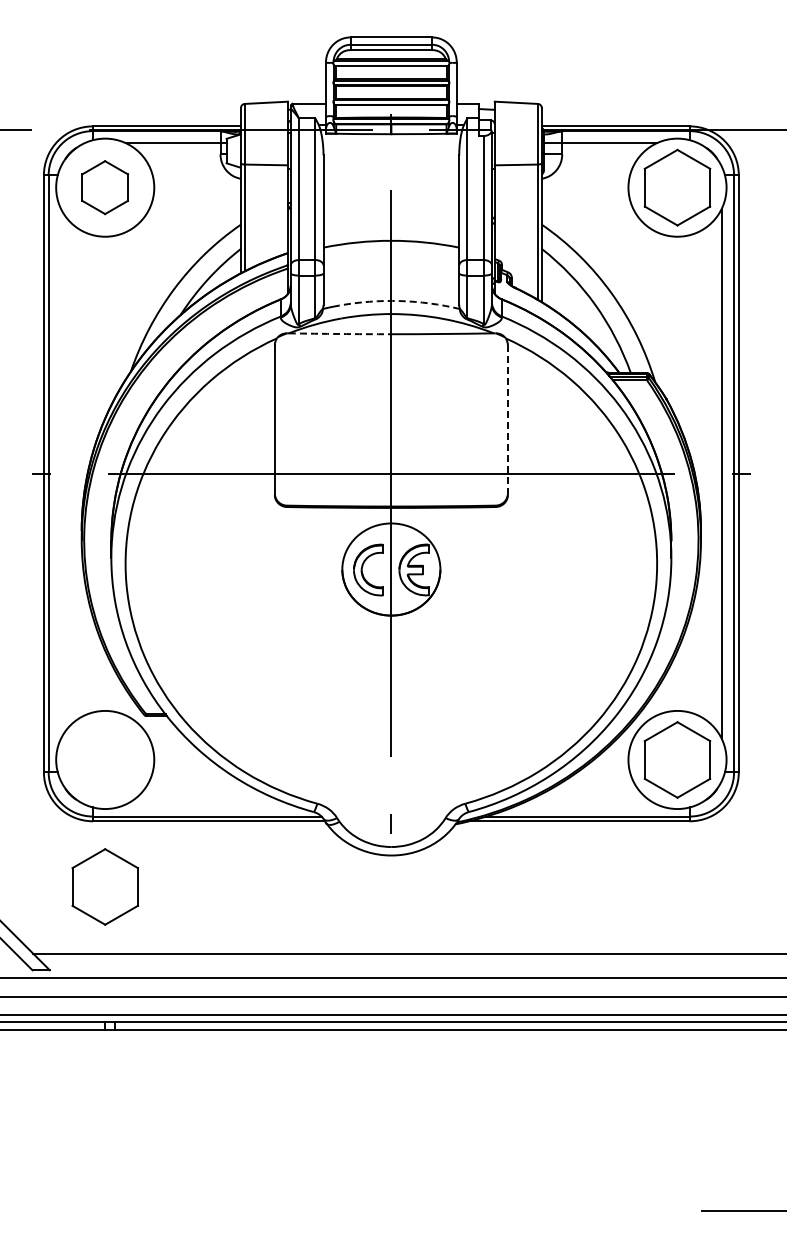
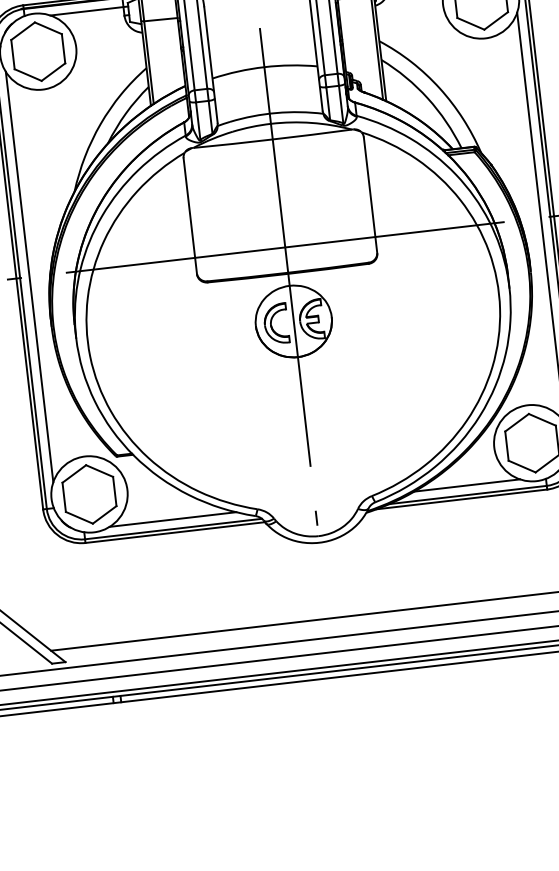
part: (104, 187) -> (37, 51), size x1.43
arc: (399, 301) -> (276, 113), dashed -> solid
arc: (340, 334) -> (233, 144), dashed -> solid
line: (507, 419) -> (370, 195), dashed -> solid
line: (60, 473) -> (29, 276), added
line: (207, 804) -> (172, 519), added
line: (587, 804) -> (466, 485), added
part: (104, 886) -> (88, 494), moved

